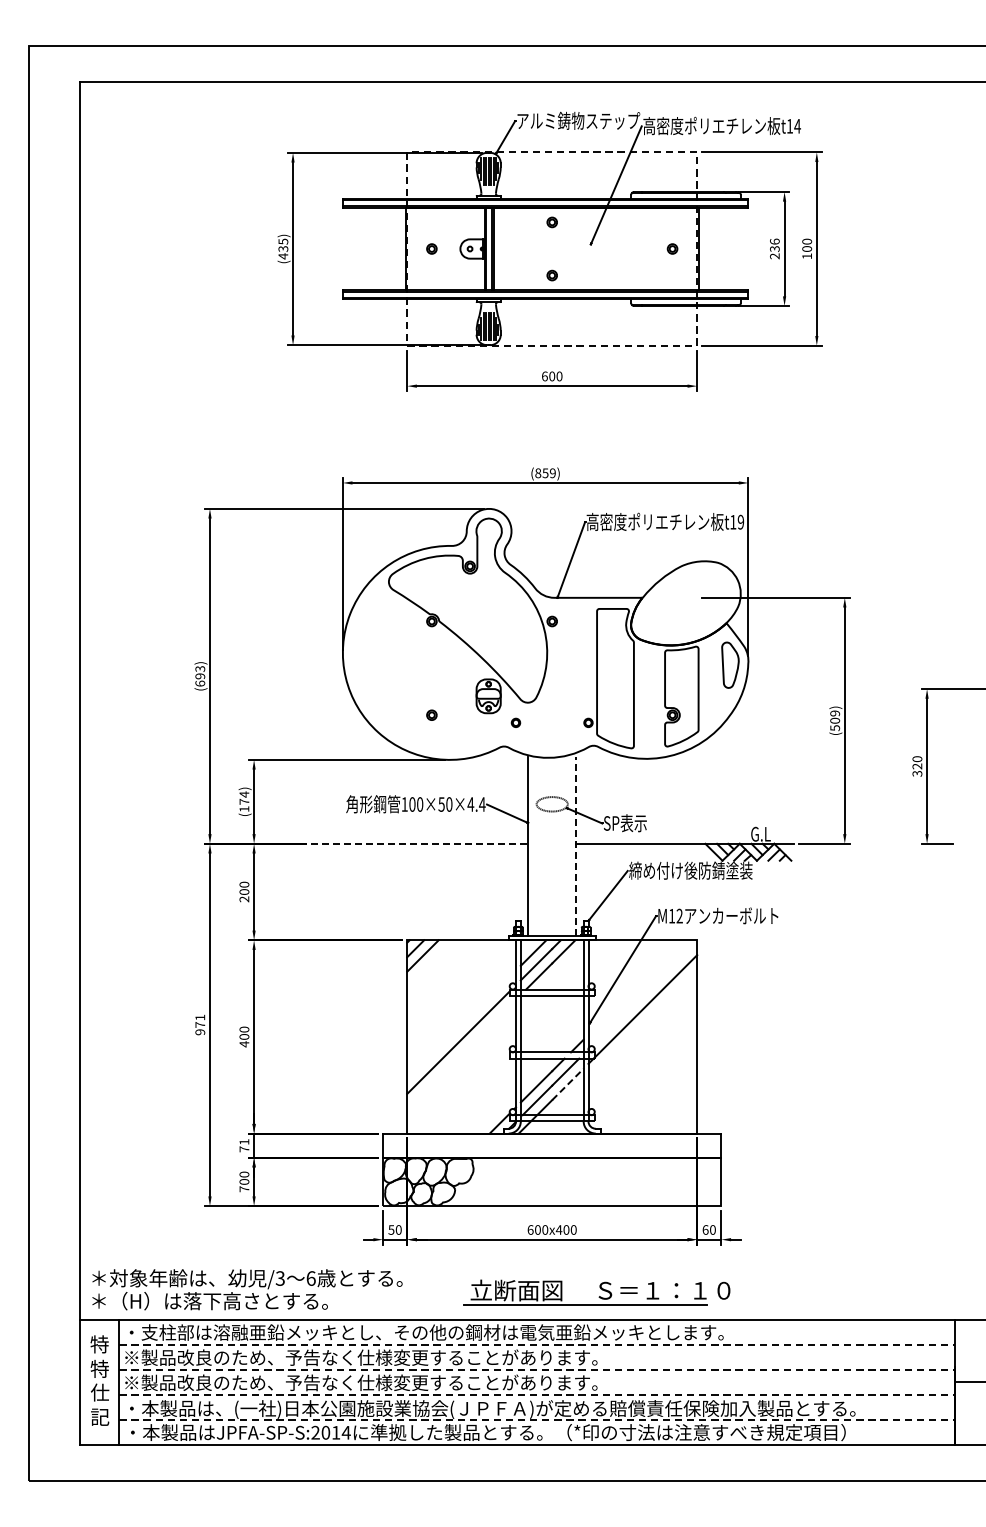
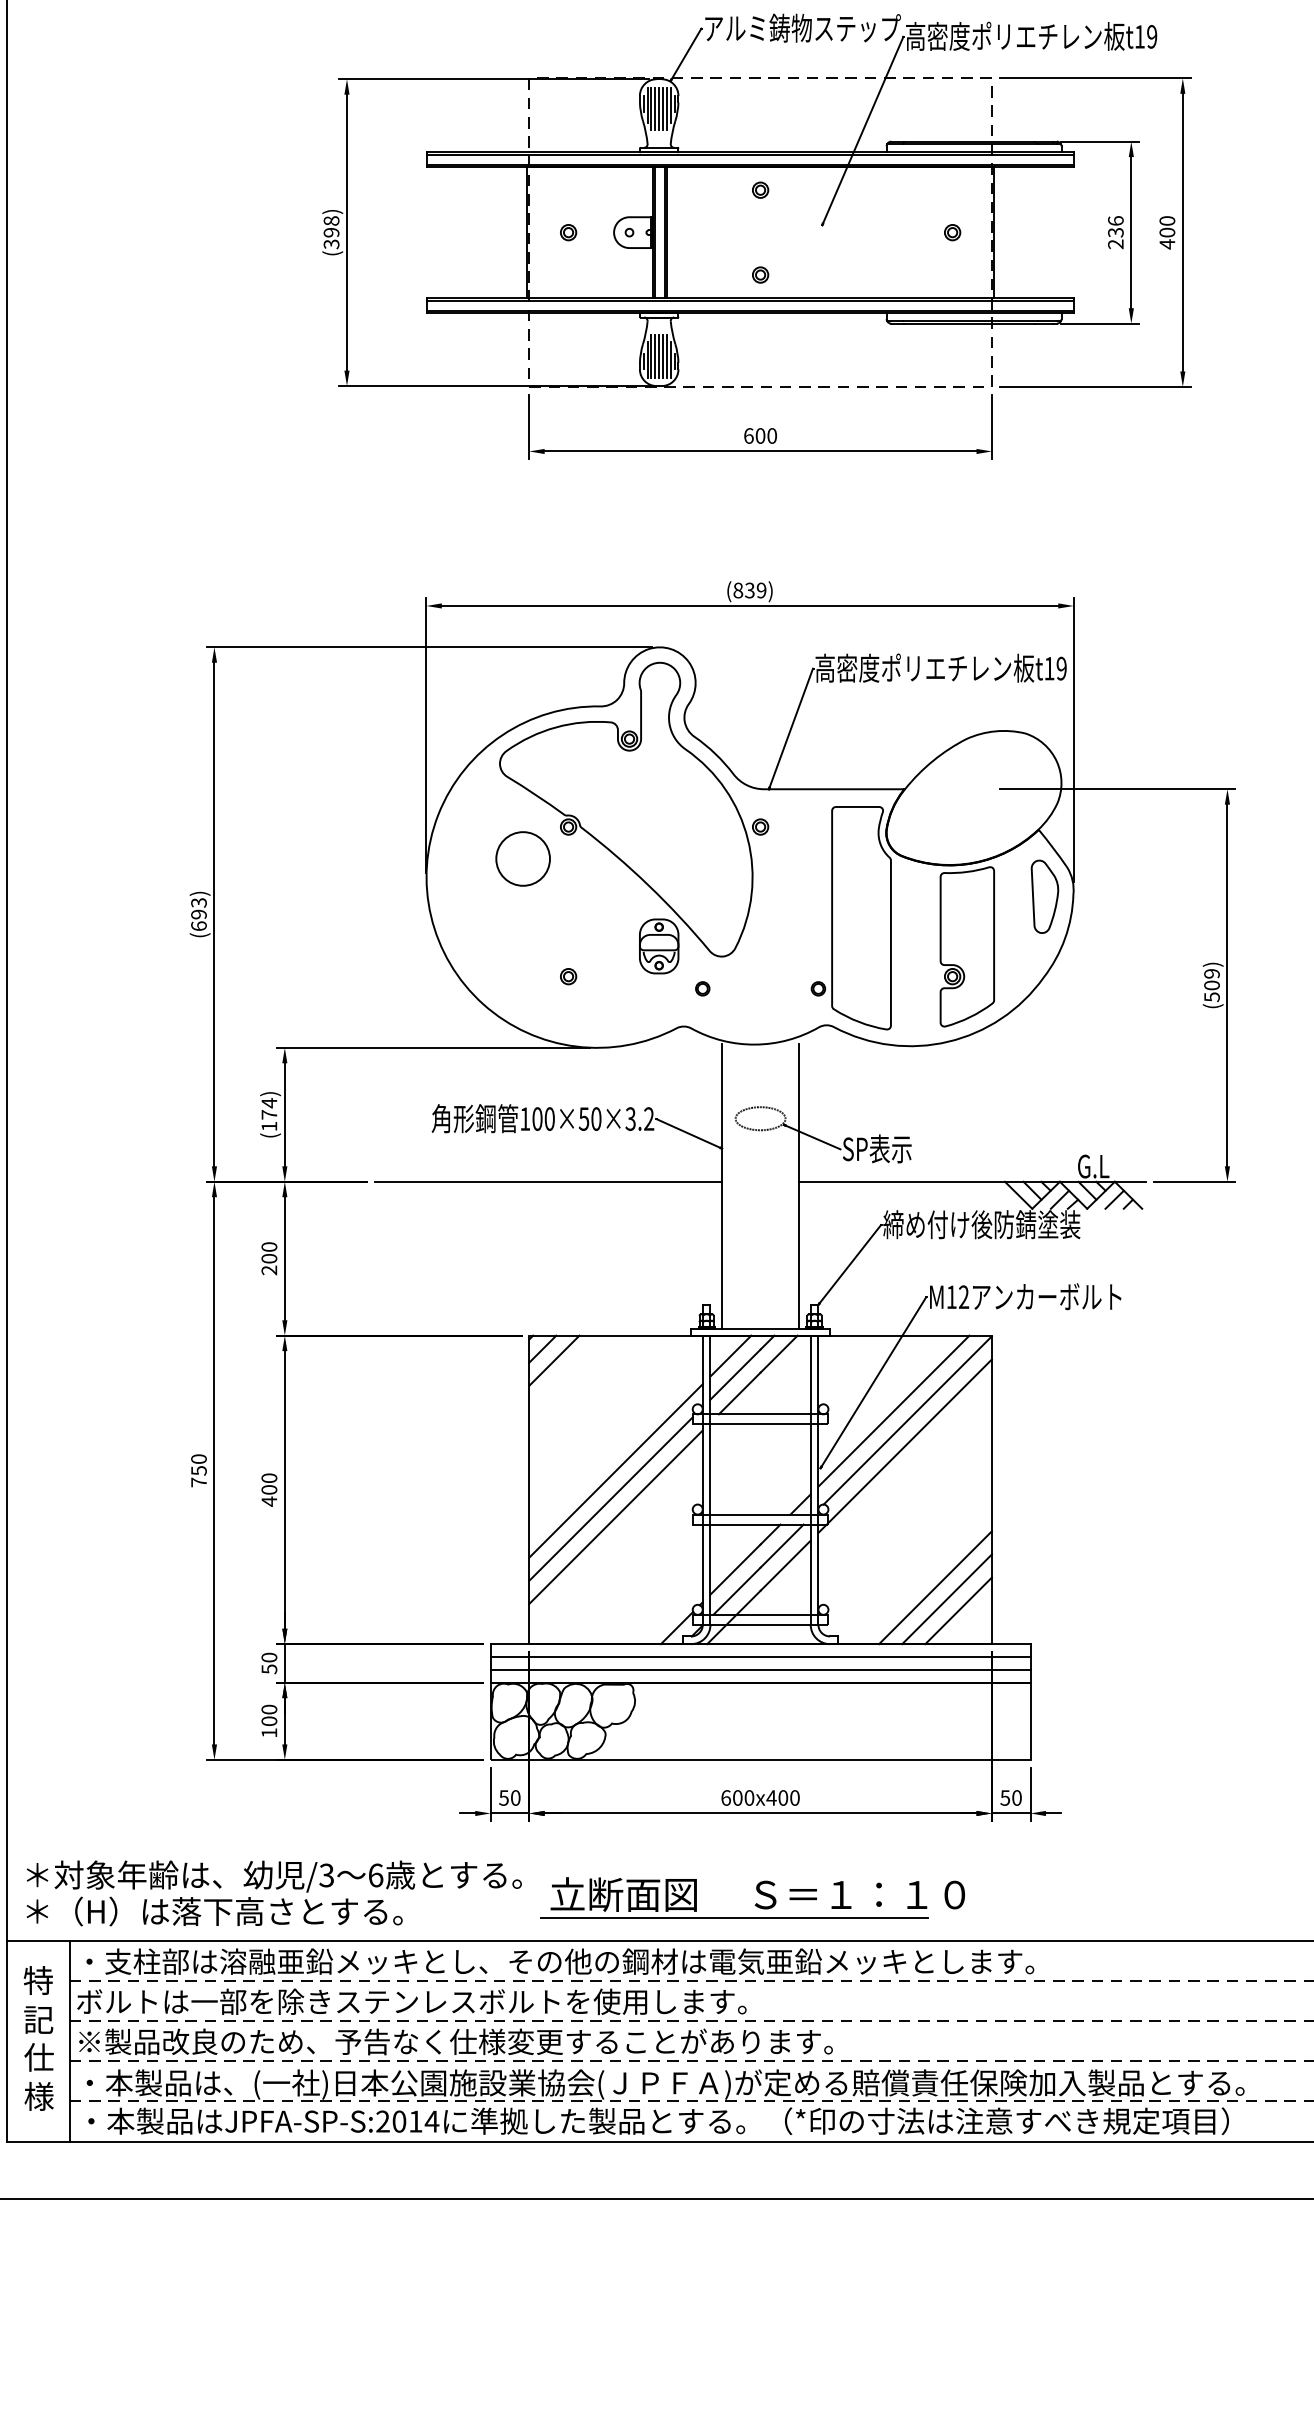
text: (797, 125) -> (1151, 35), t14 -> t19
text: (283, 248) -> (331, 231), (435) -> (398)
text: (806, 256) -> (1166, 244), 100 -> 400
text: (545, 472) -> (749, 589), (859) -> (839)
circle: (403, 641) -> (523, 858), added
text: (476, 804) -> (639, 1119), 100×50×4.4 -> 100×50×3.2
line: (419, 843) -> (548, 1181), dashed -> solid
line: (576, 846) -> (799, 1186), dashed -> solid
line: (635, 987) -> (893, 1411), added
line: (644, 993) -> (907, 1420), added
text: (200, 1024) -> (199, 1470), 971 -> 750
line: (461, 1024) -> (615, 1470), added
line: (461, 1053) -> (615, 1516), added
line: (568, 1084) -> (786, 1565), dashed -> solid
line: (661, 1097) -> (934, 1586), added
line: (669, 1105) -> (947, 1599), added
line: (676, 1112) -> (958, 1610), added
line: (552, 1141) -> (761, 1656), added
text: (244, 1145) -> (269, 1663), 71 -> 50
line: (552, 1150) -> (761, 1671), added
text: (244, 1189) -> (269, 1733), 700 -> 100
text: (705, 1229) -> (1005, 1797), 60 -> 50
part: (596, 1292) -> (751, 1897), moved
text: (360, 1357) -> (454, 2001), ※製品改良のため、予告なく仕様変更することがあります。 -> ボルトは一部を除きステンレスボルトを使用します。
text: (99, 1368) -> (38, 2019), 特 -> 記
text: (100, 1417) -> (39, 2097), 記 -> 様

